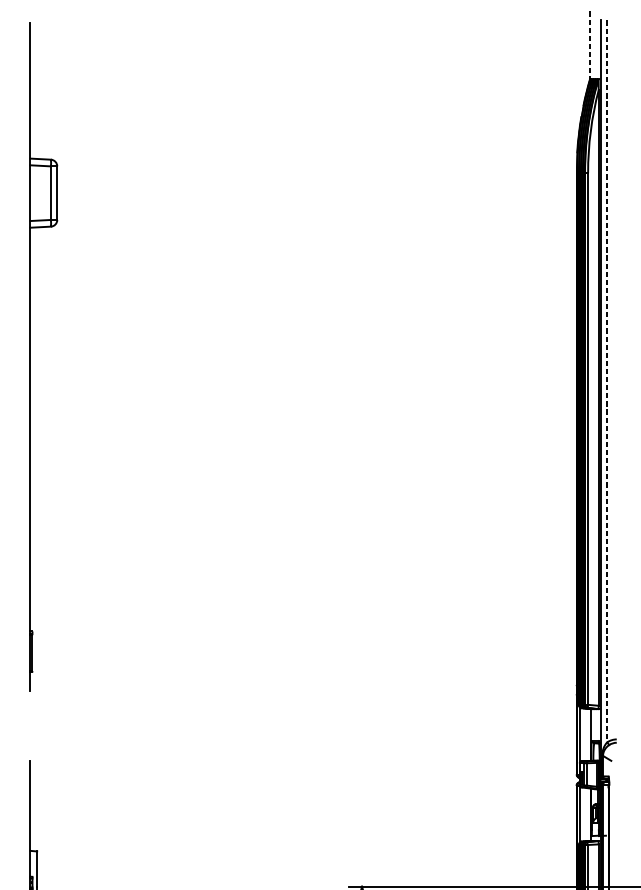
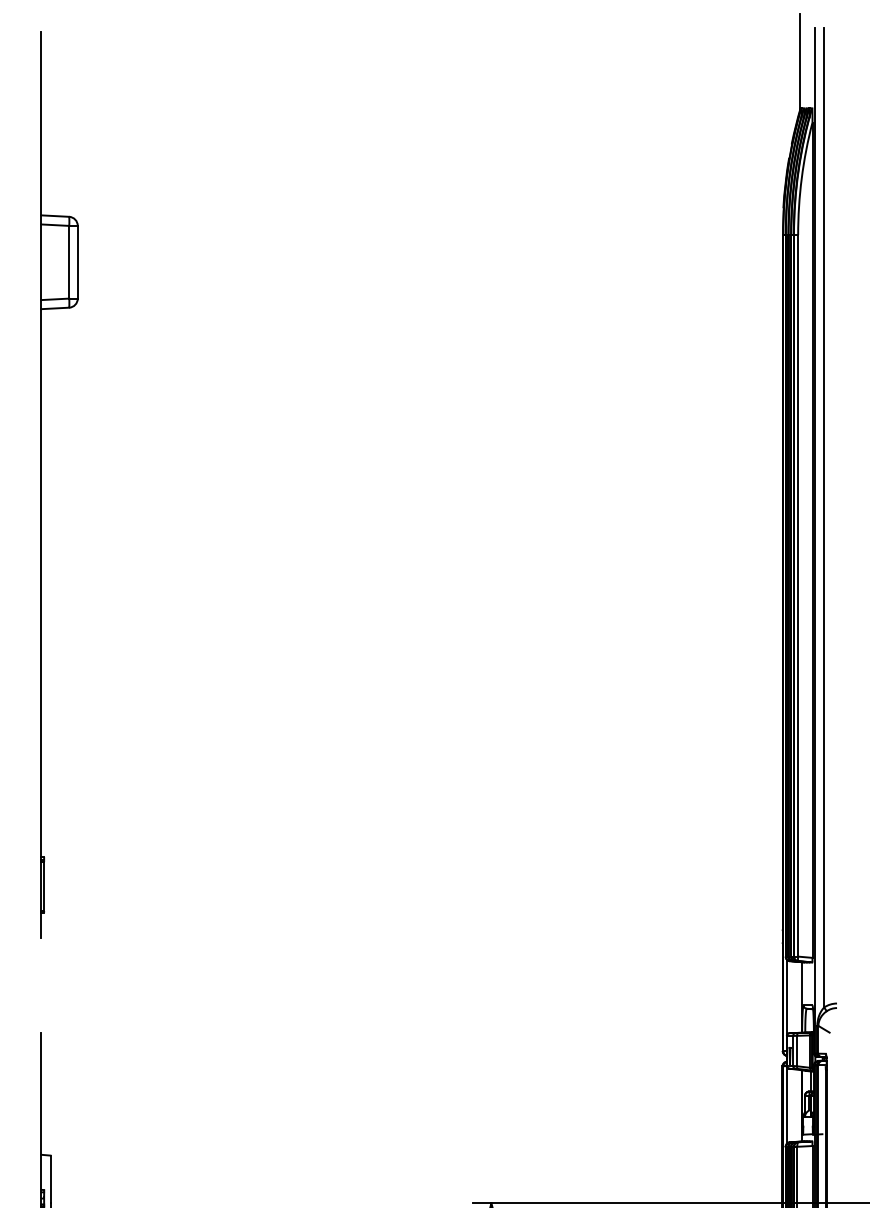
line: (589, 45) -> (800, 61), dashed -> solid
line: (607, 381) -> (824, 517), dashed -> solid

